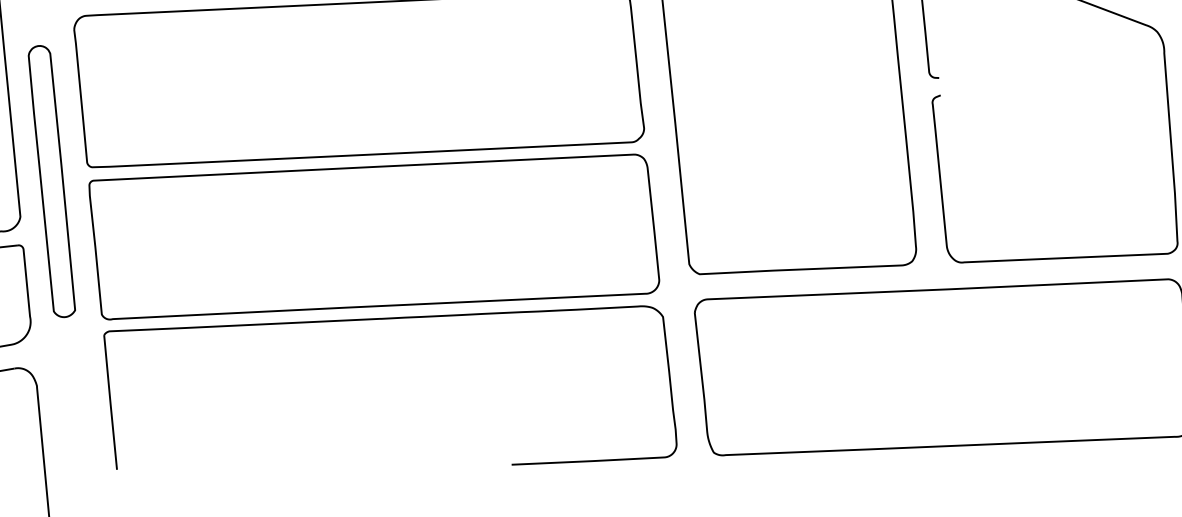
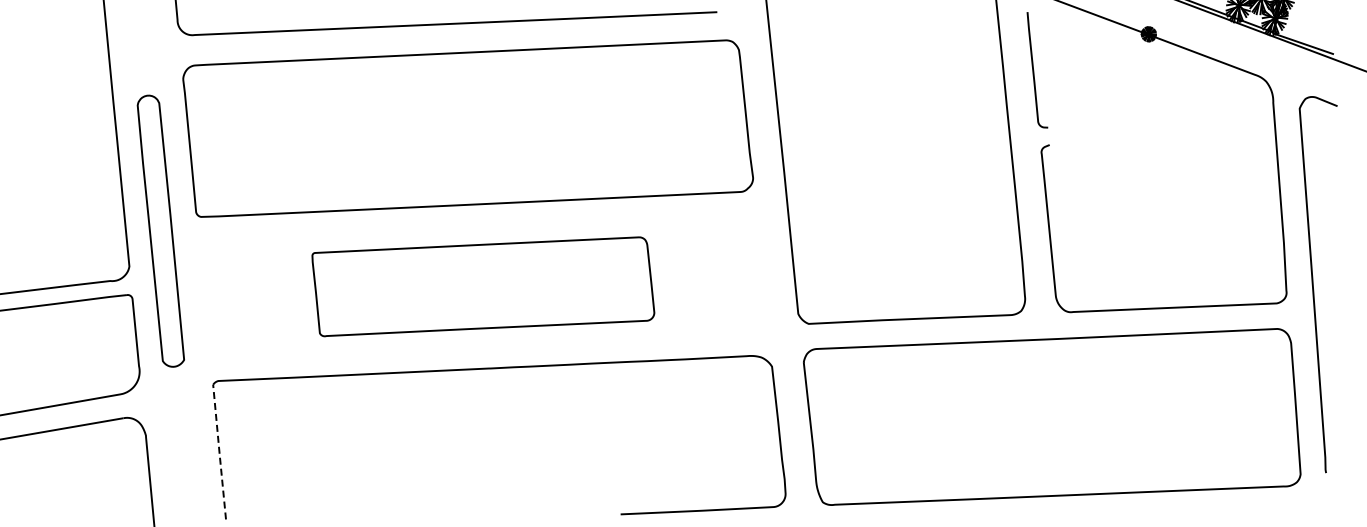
part: (374, 236) -> (483, 286), size x0.6
line: (110, 402) -> (219, 452), solid -> dashed

